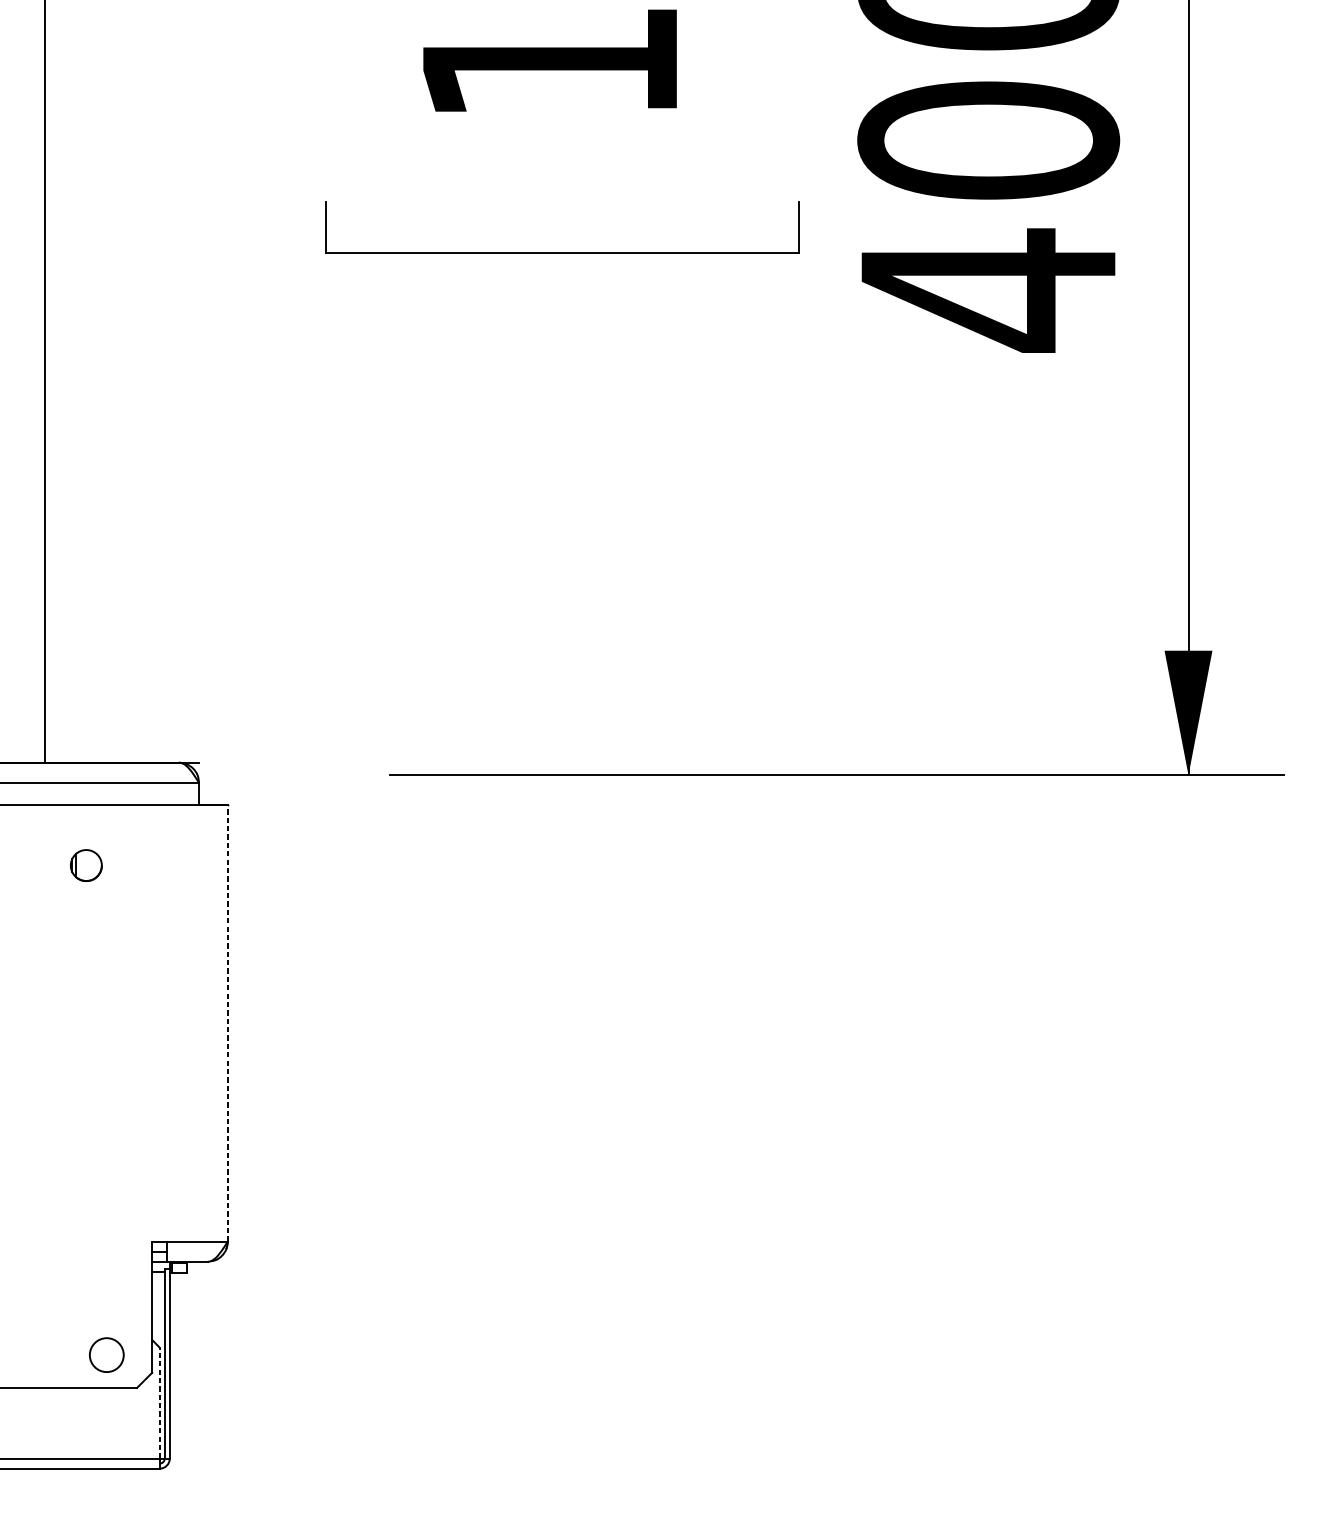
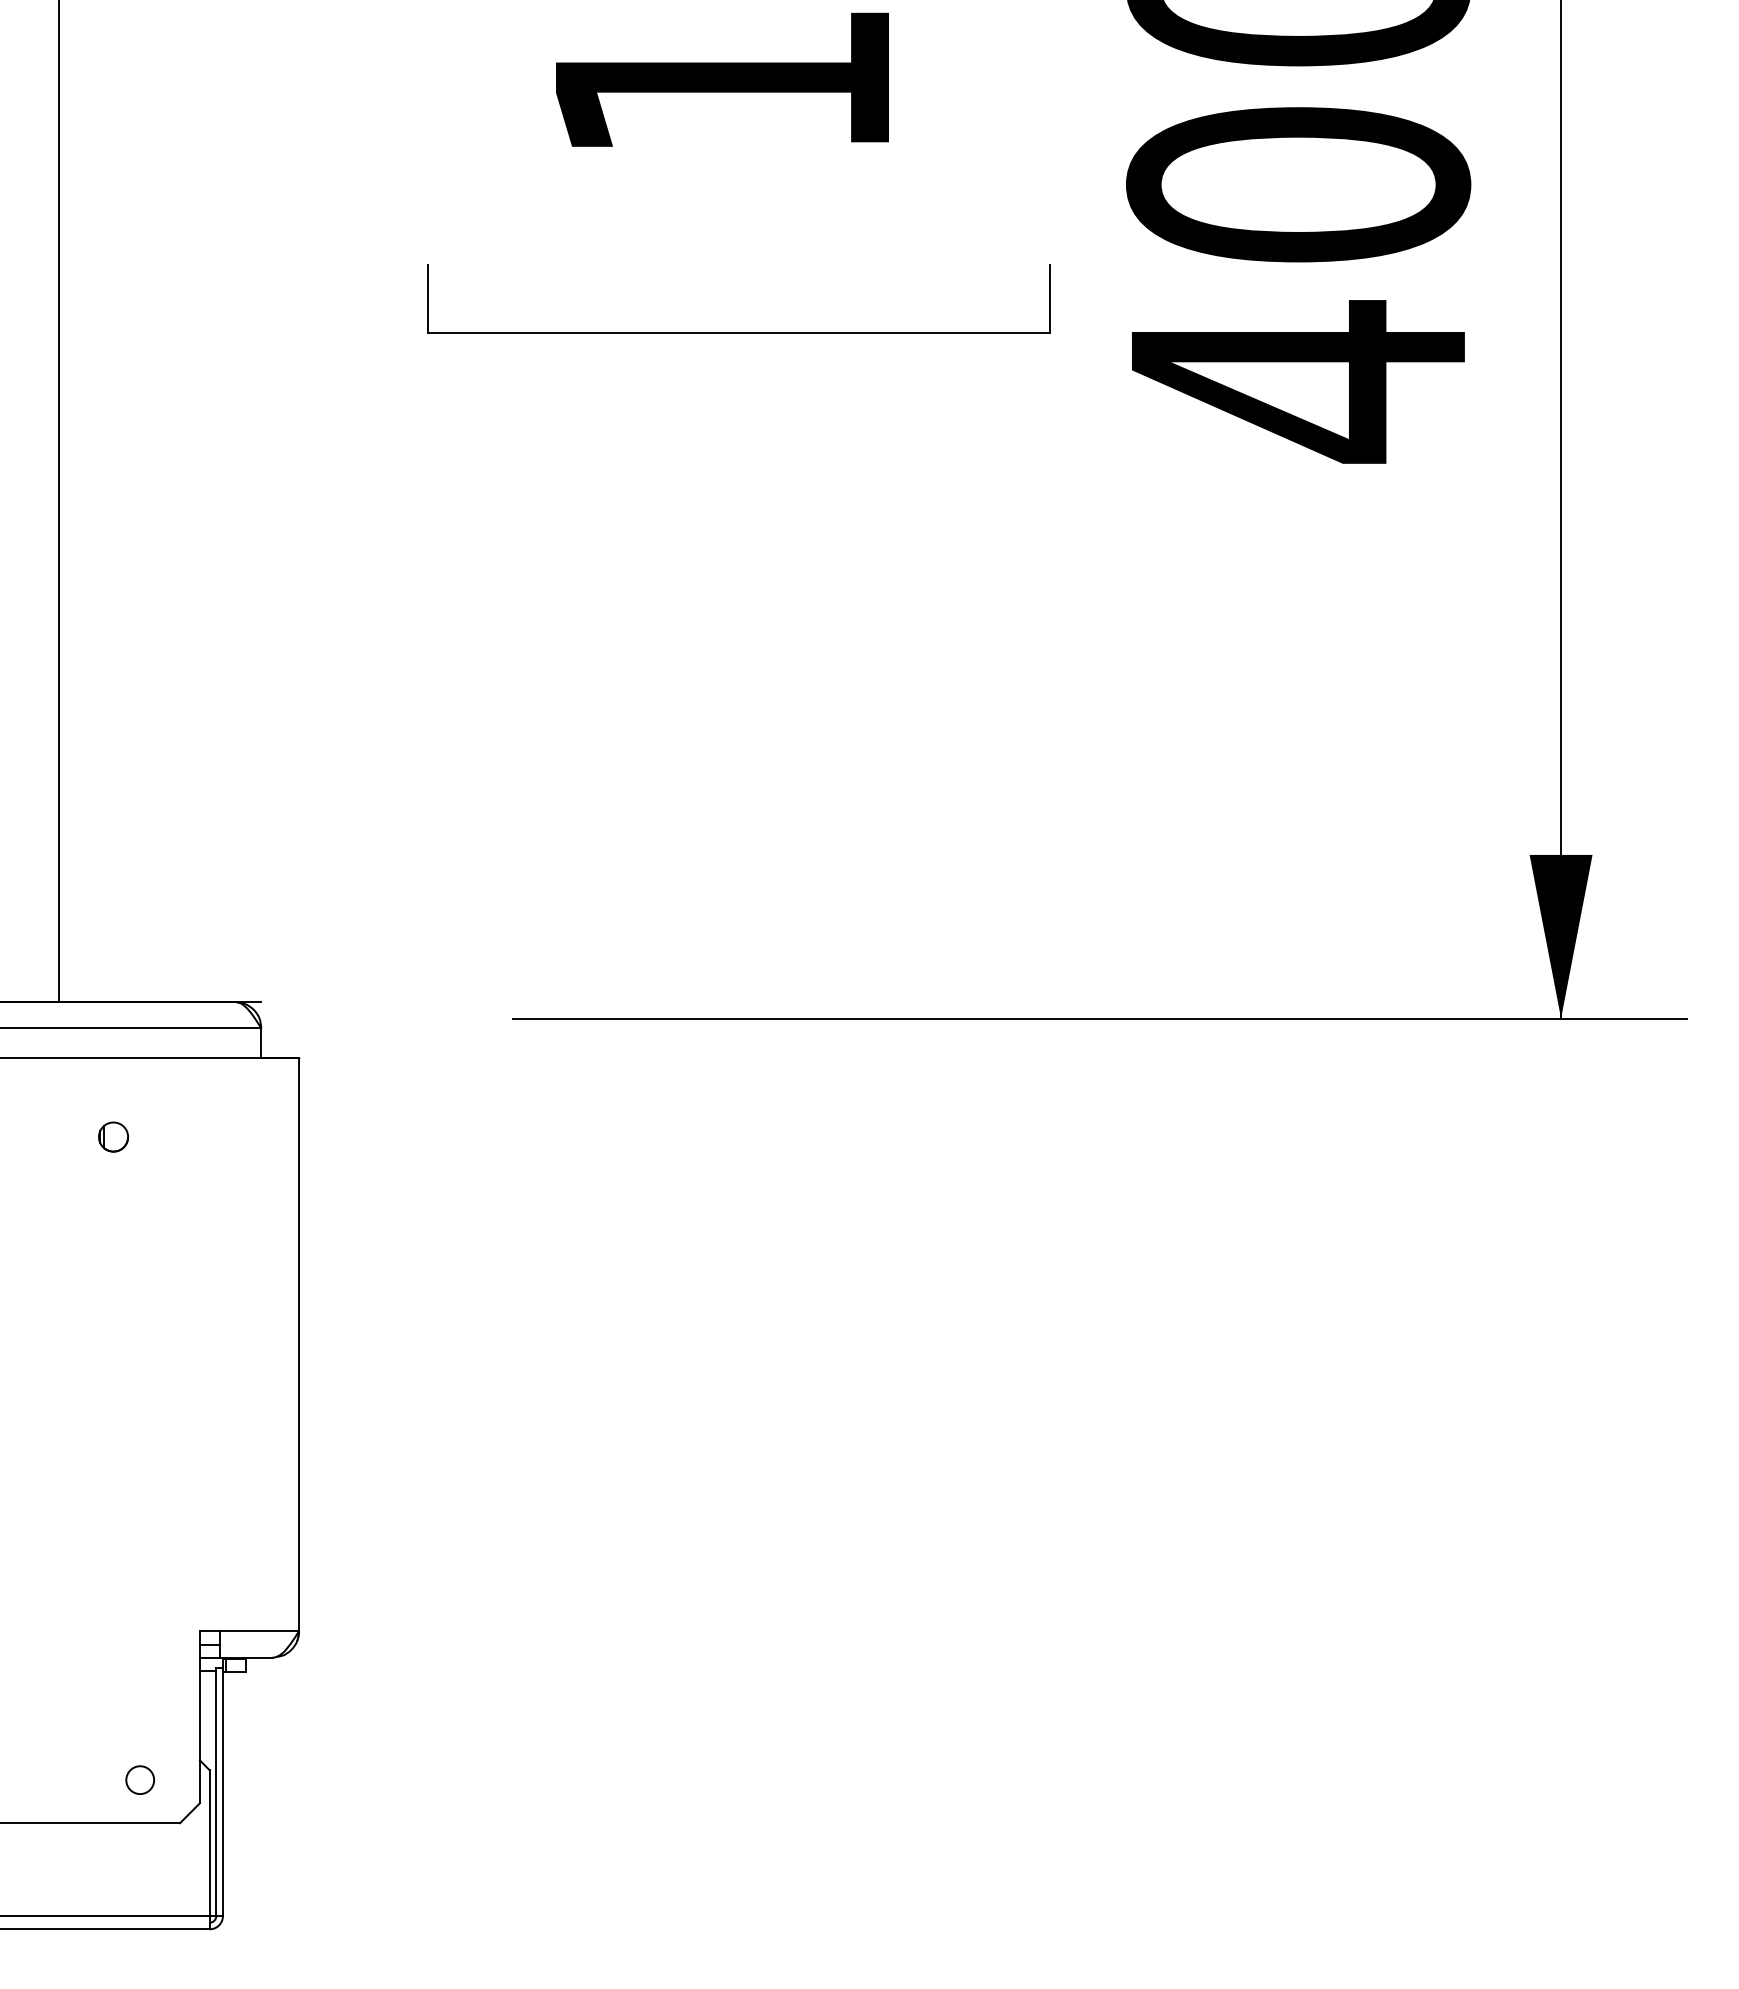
part: (86, 865) -> (113, 1136), size x0.71
line: (228, 1023) -> (299, 1344), dashed -> solid
circle: (107, 1355) -> (140, 1780), size x0.62
line: (159, 1403) -> (209, 1843), dashed -> solid

